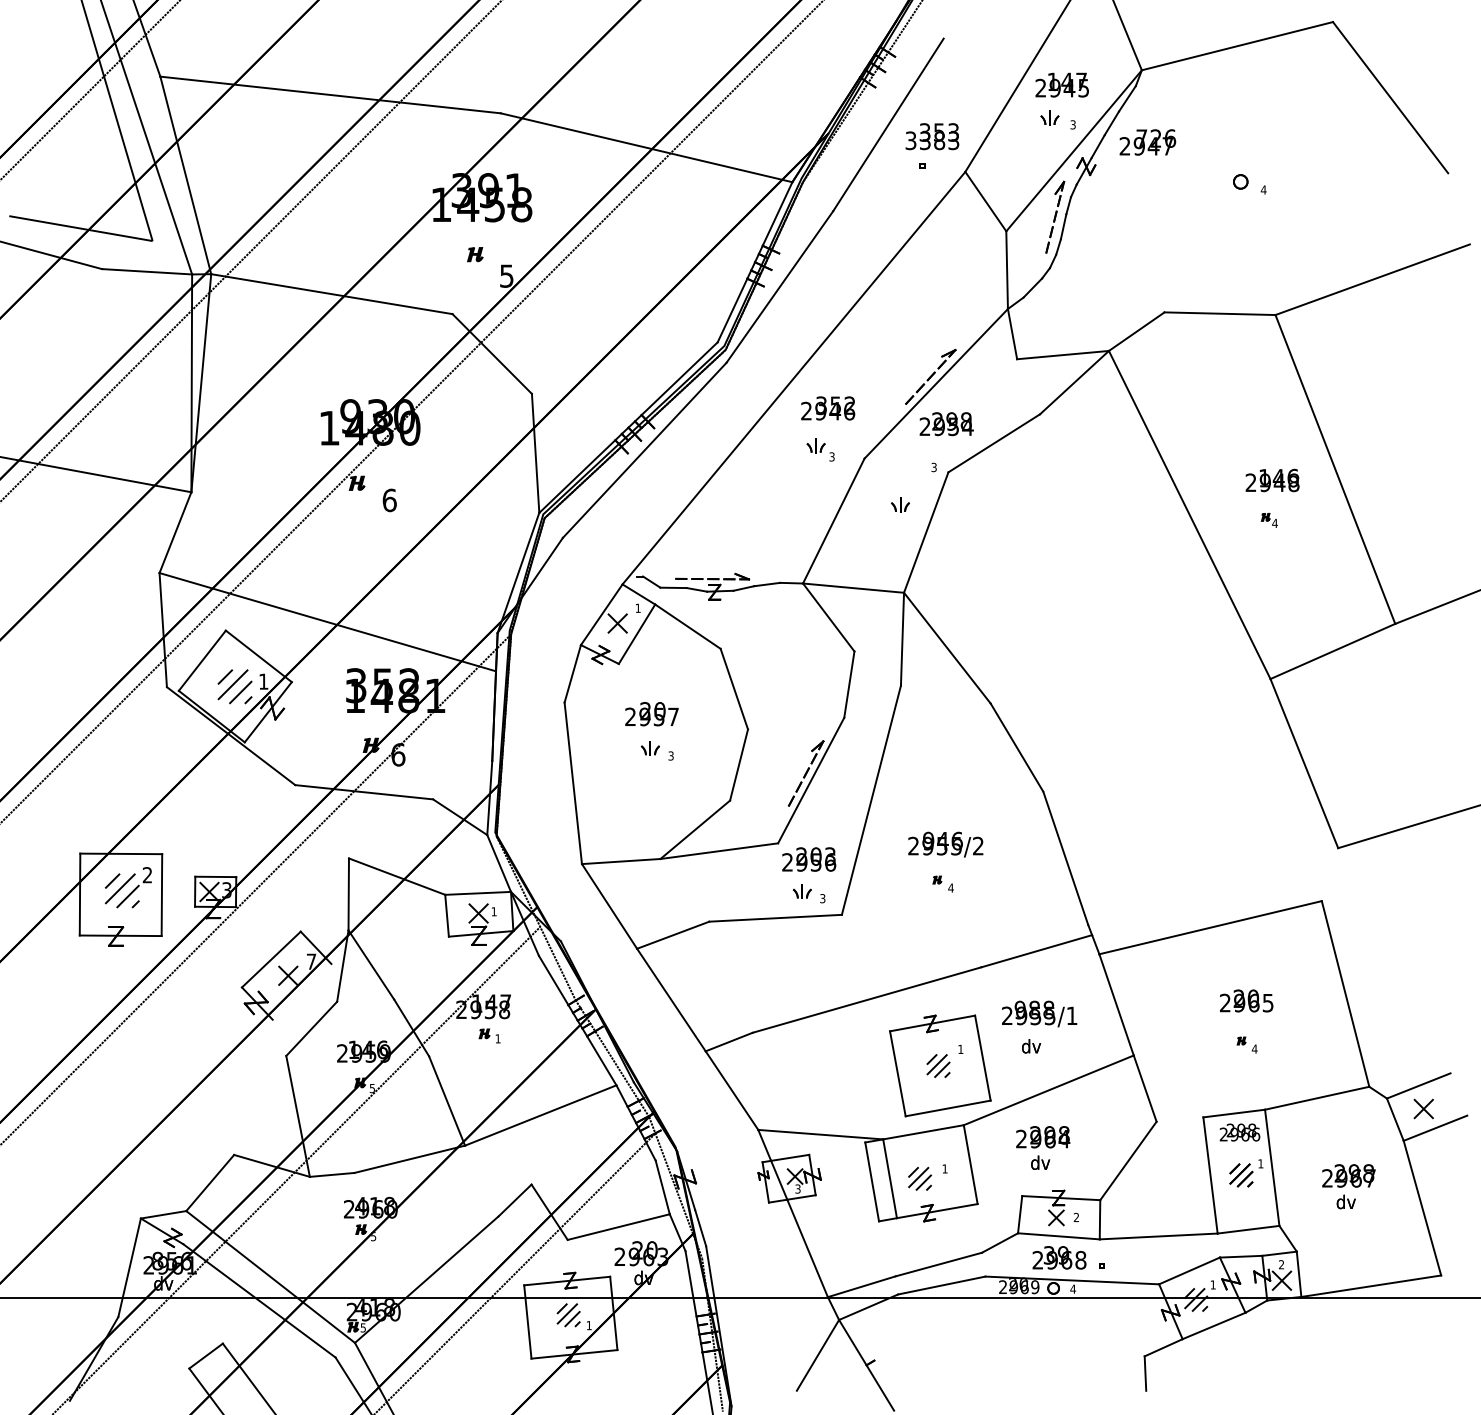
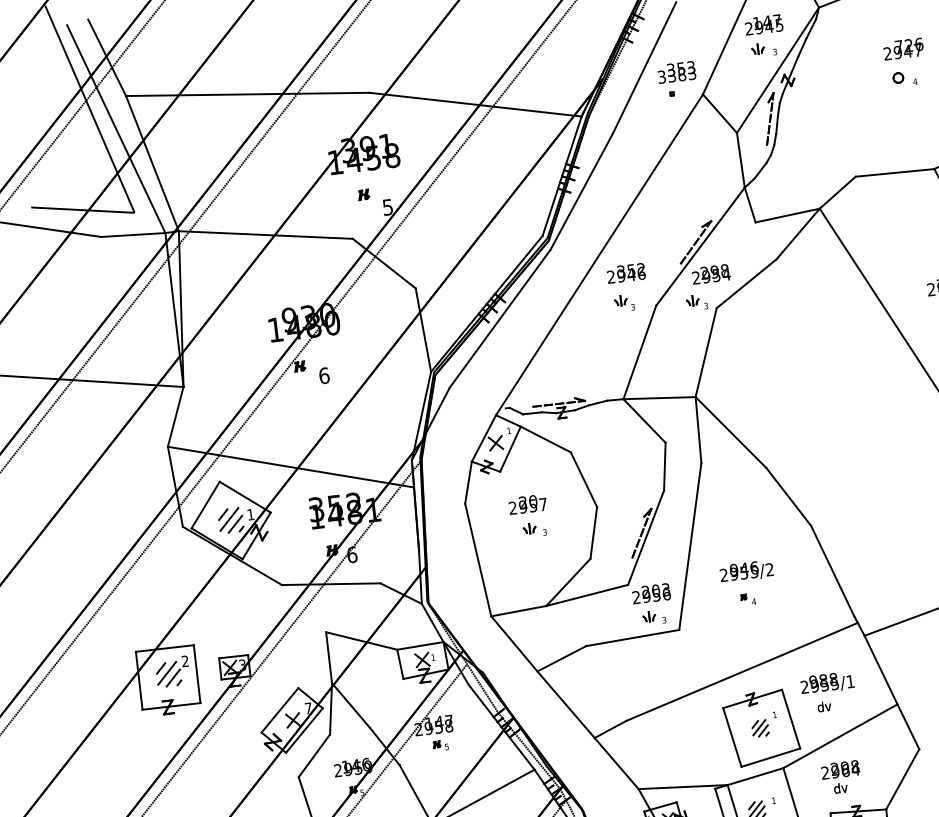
text: (1147, 142) -> (903, 49), moved
part: (900, 504) -> (692, 300), moved
line: (301, 991) -> (303, 730), added
text: (497, 1038) -> (446, 746), 1 -> 5

